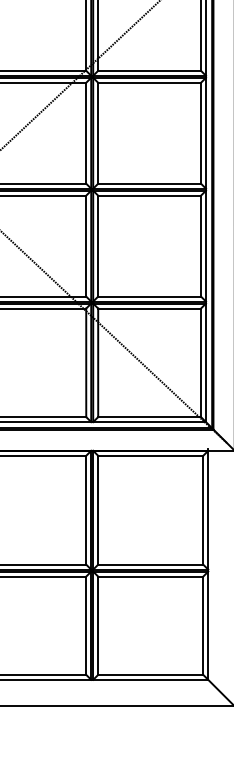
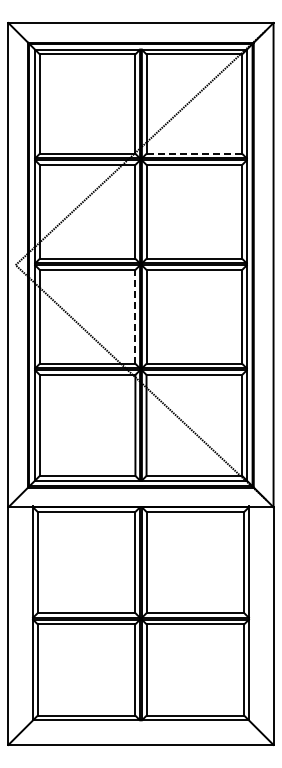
line: (149, 70) -> (194, 153), solid -> dashed
line: (86, 245) -> (135, 316), solid -> dashed

